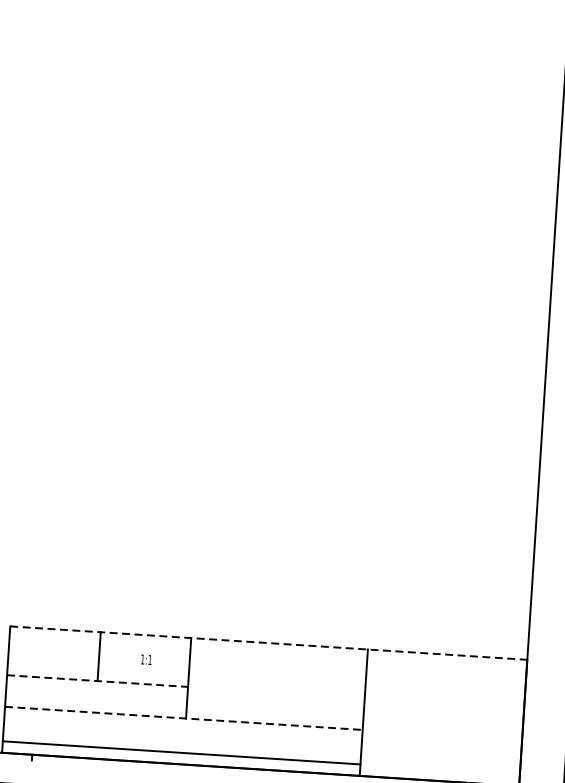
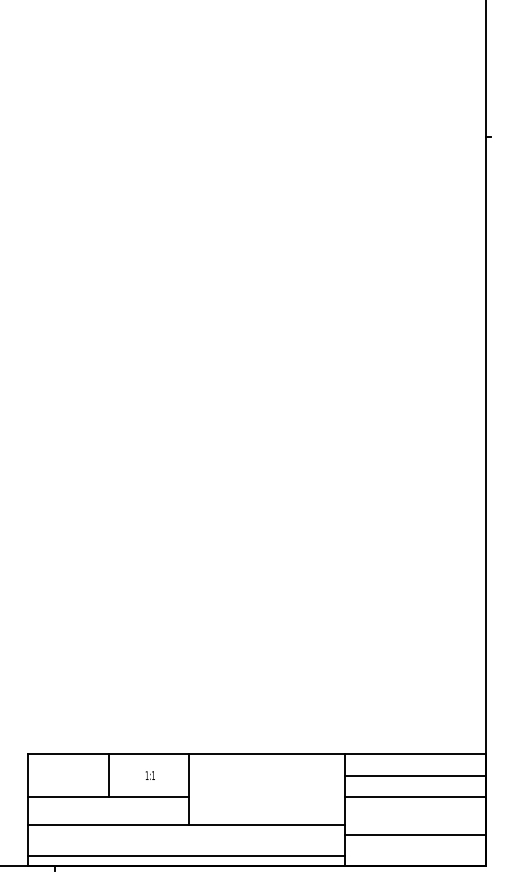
line: (269, 642) -> (257, 753), dashed -> solid
line: (445, 678) -> (415, 775), added
line: (98, 681) -> (109, 797), dashed -> solid
line: (444, 703) -> (415, 797), added
line: (184, 718) -> (187, 825), dashed -> solid
line: (441, 746) -> (415, 835), added

